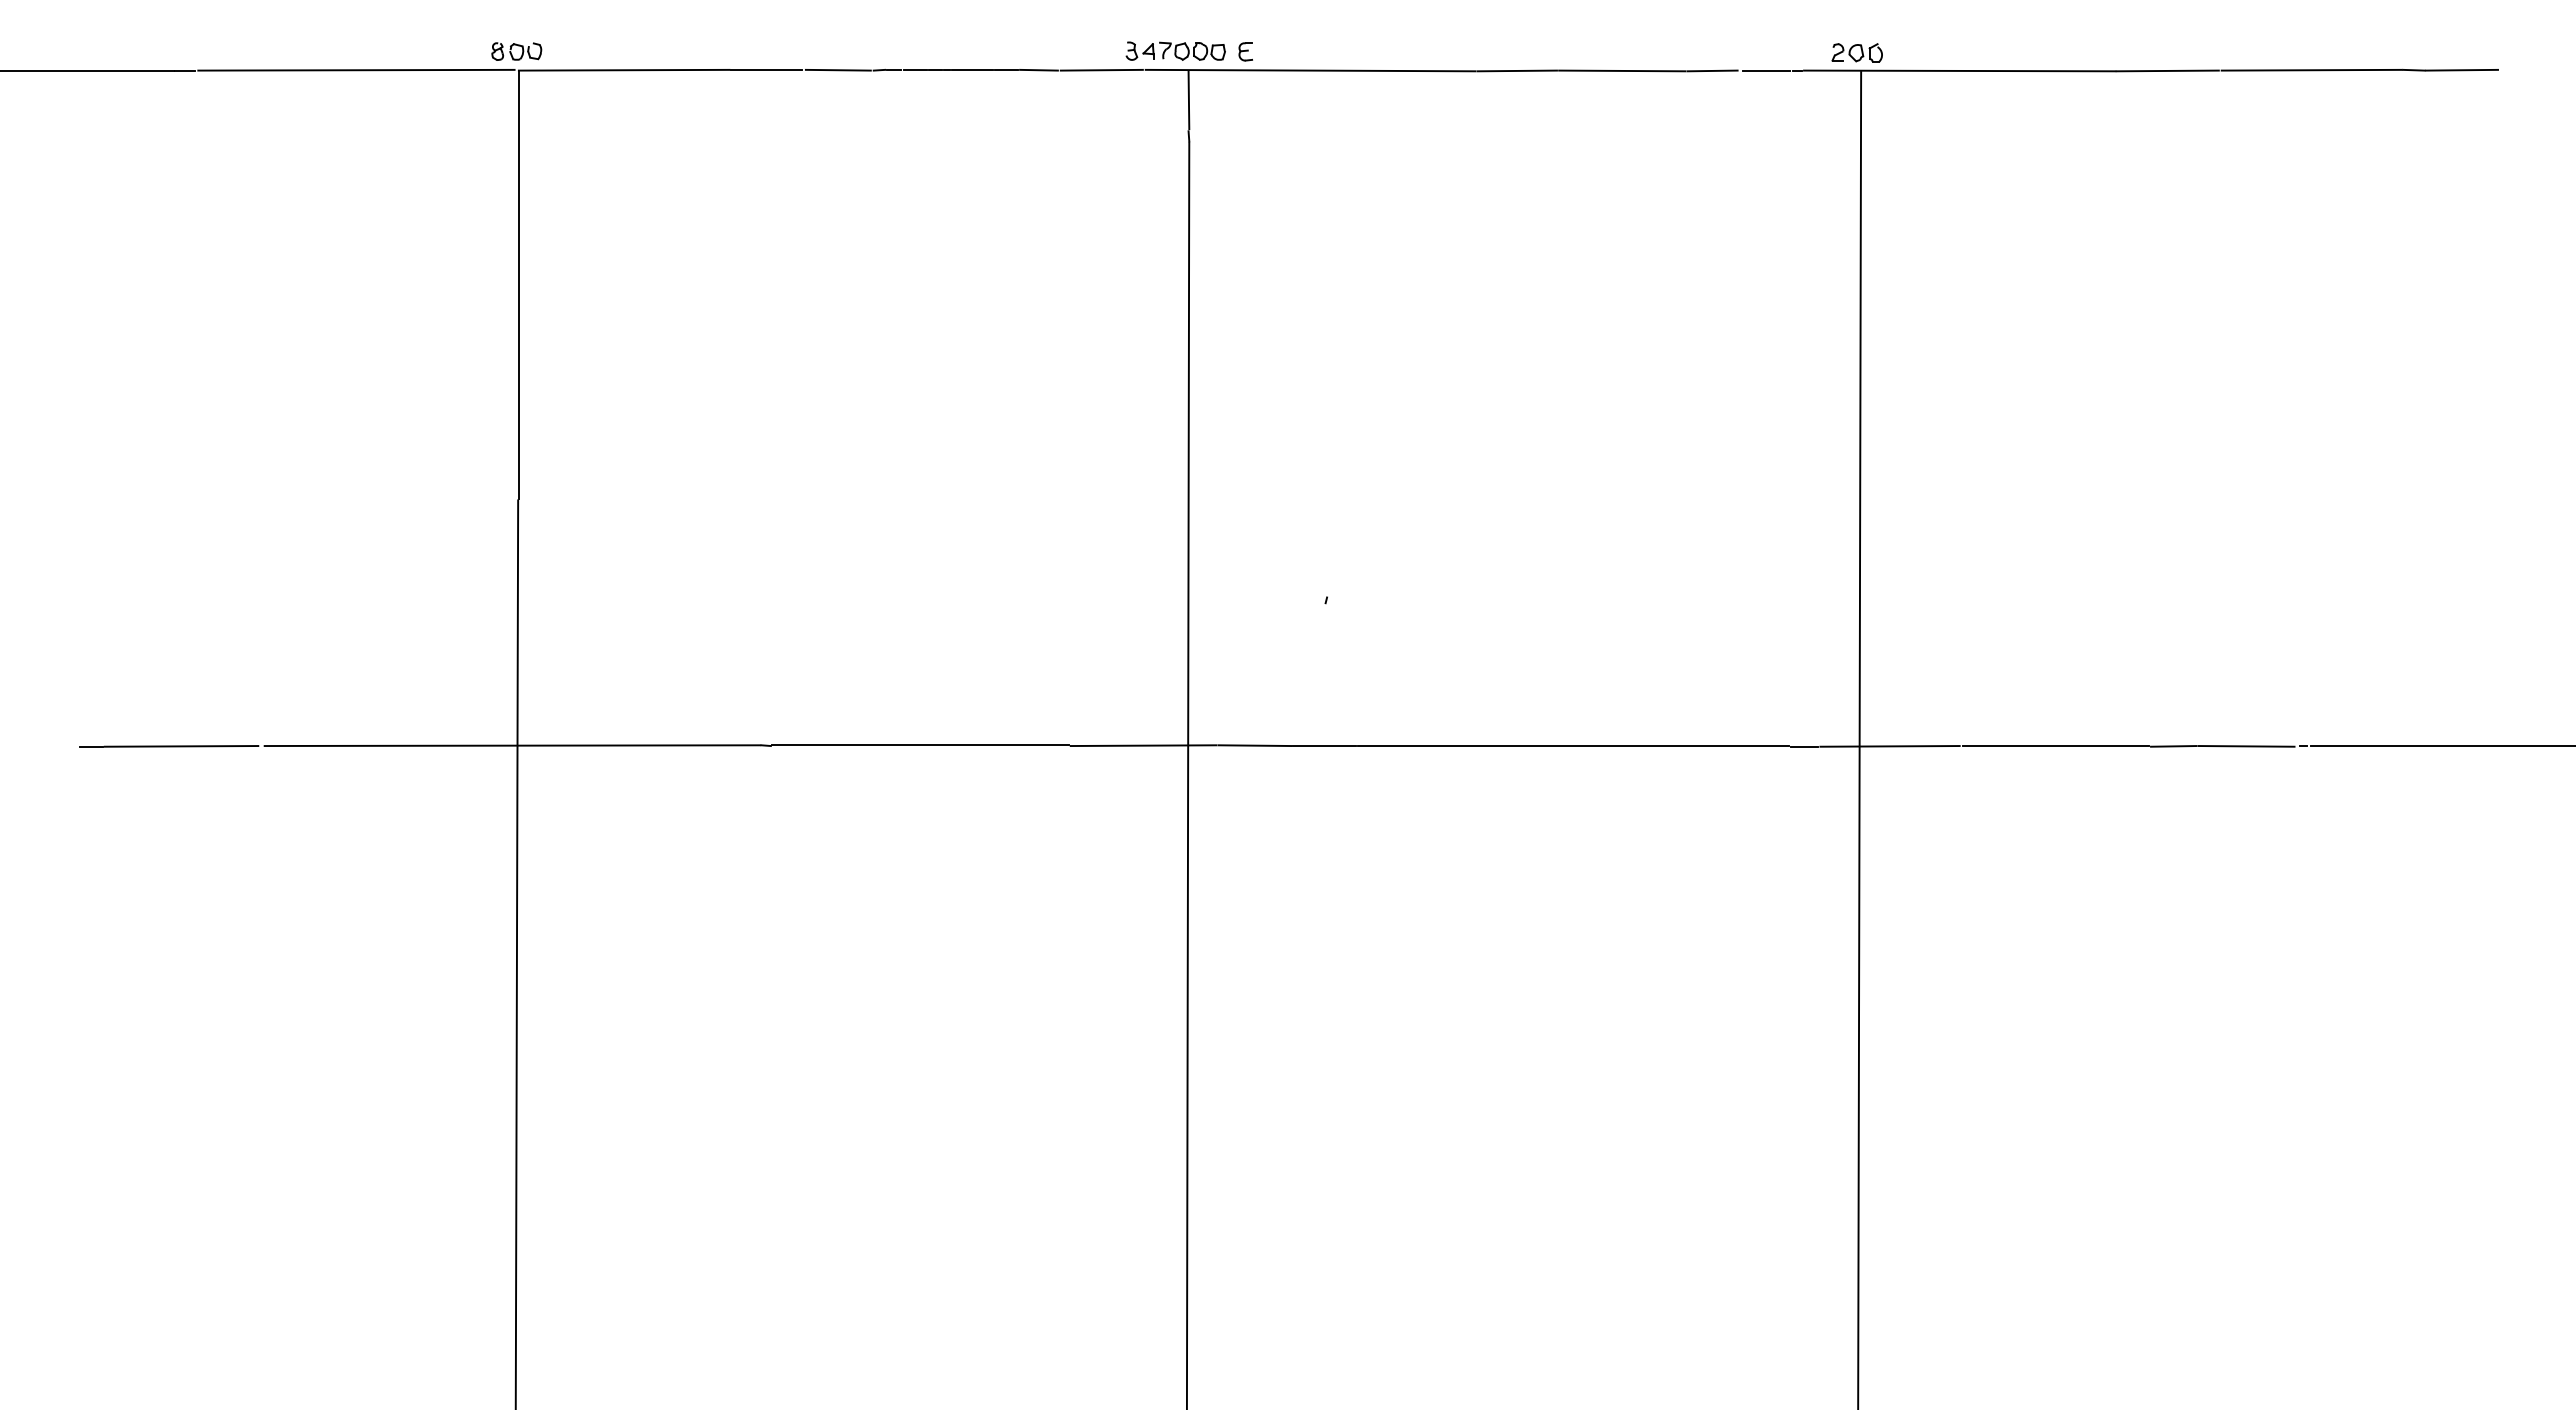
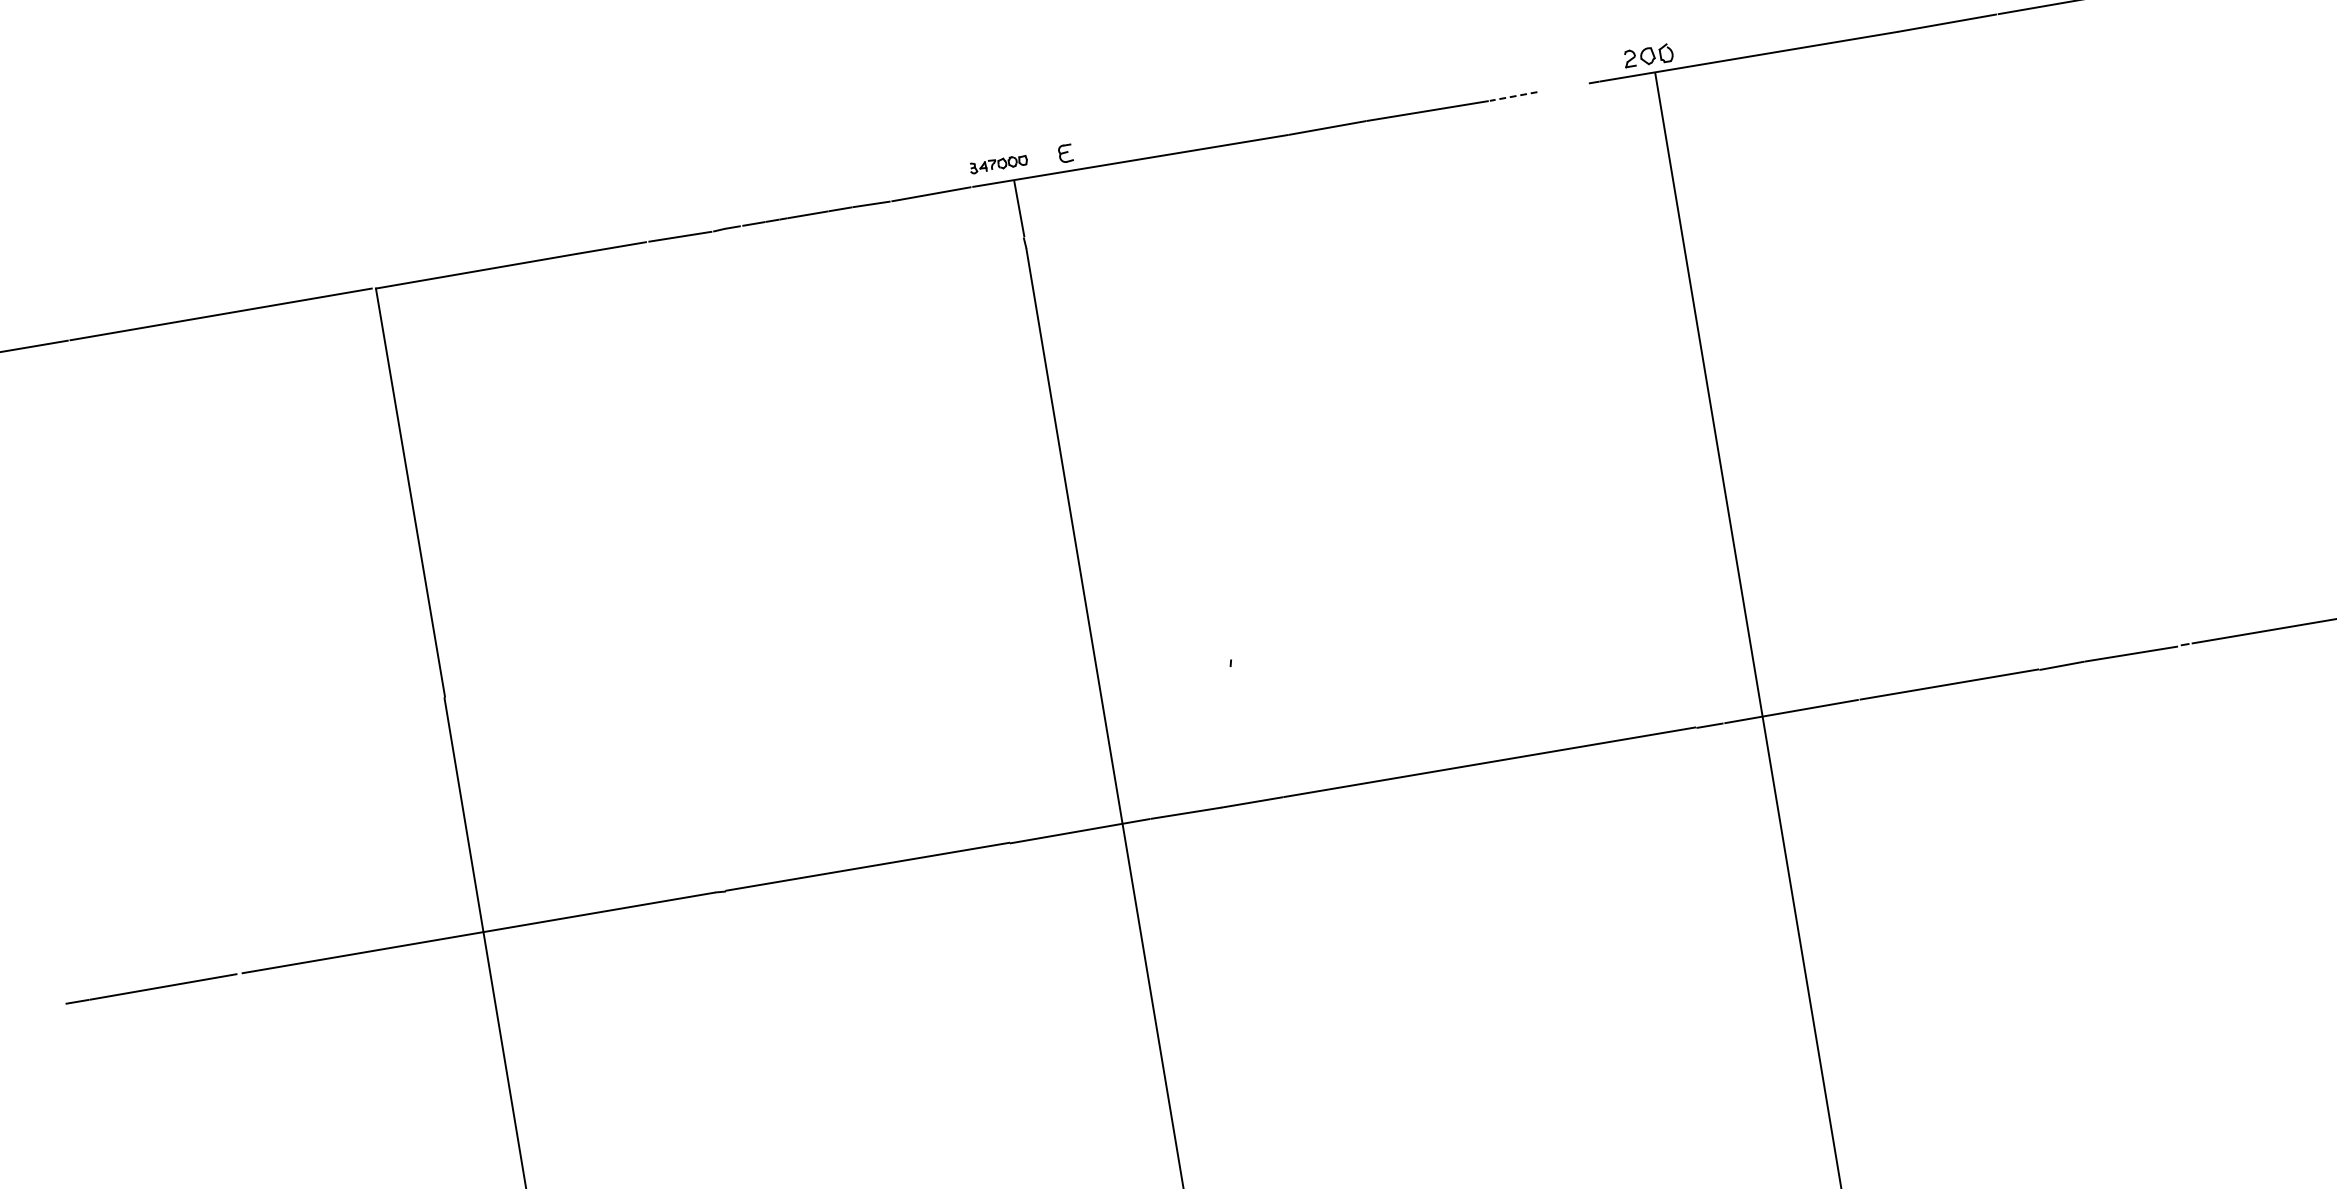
part: (1175, 50) -> (998, 163), size x0.6
part: (516, 51) -> (370, 270), removed
line: (1712, 70) -> (1513, 96), solid -> dashed
line: (1766, 70) -> (1564, 87), removed

